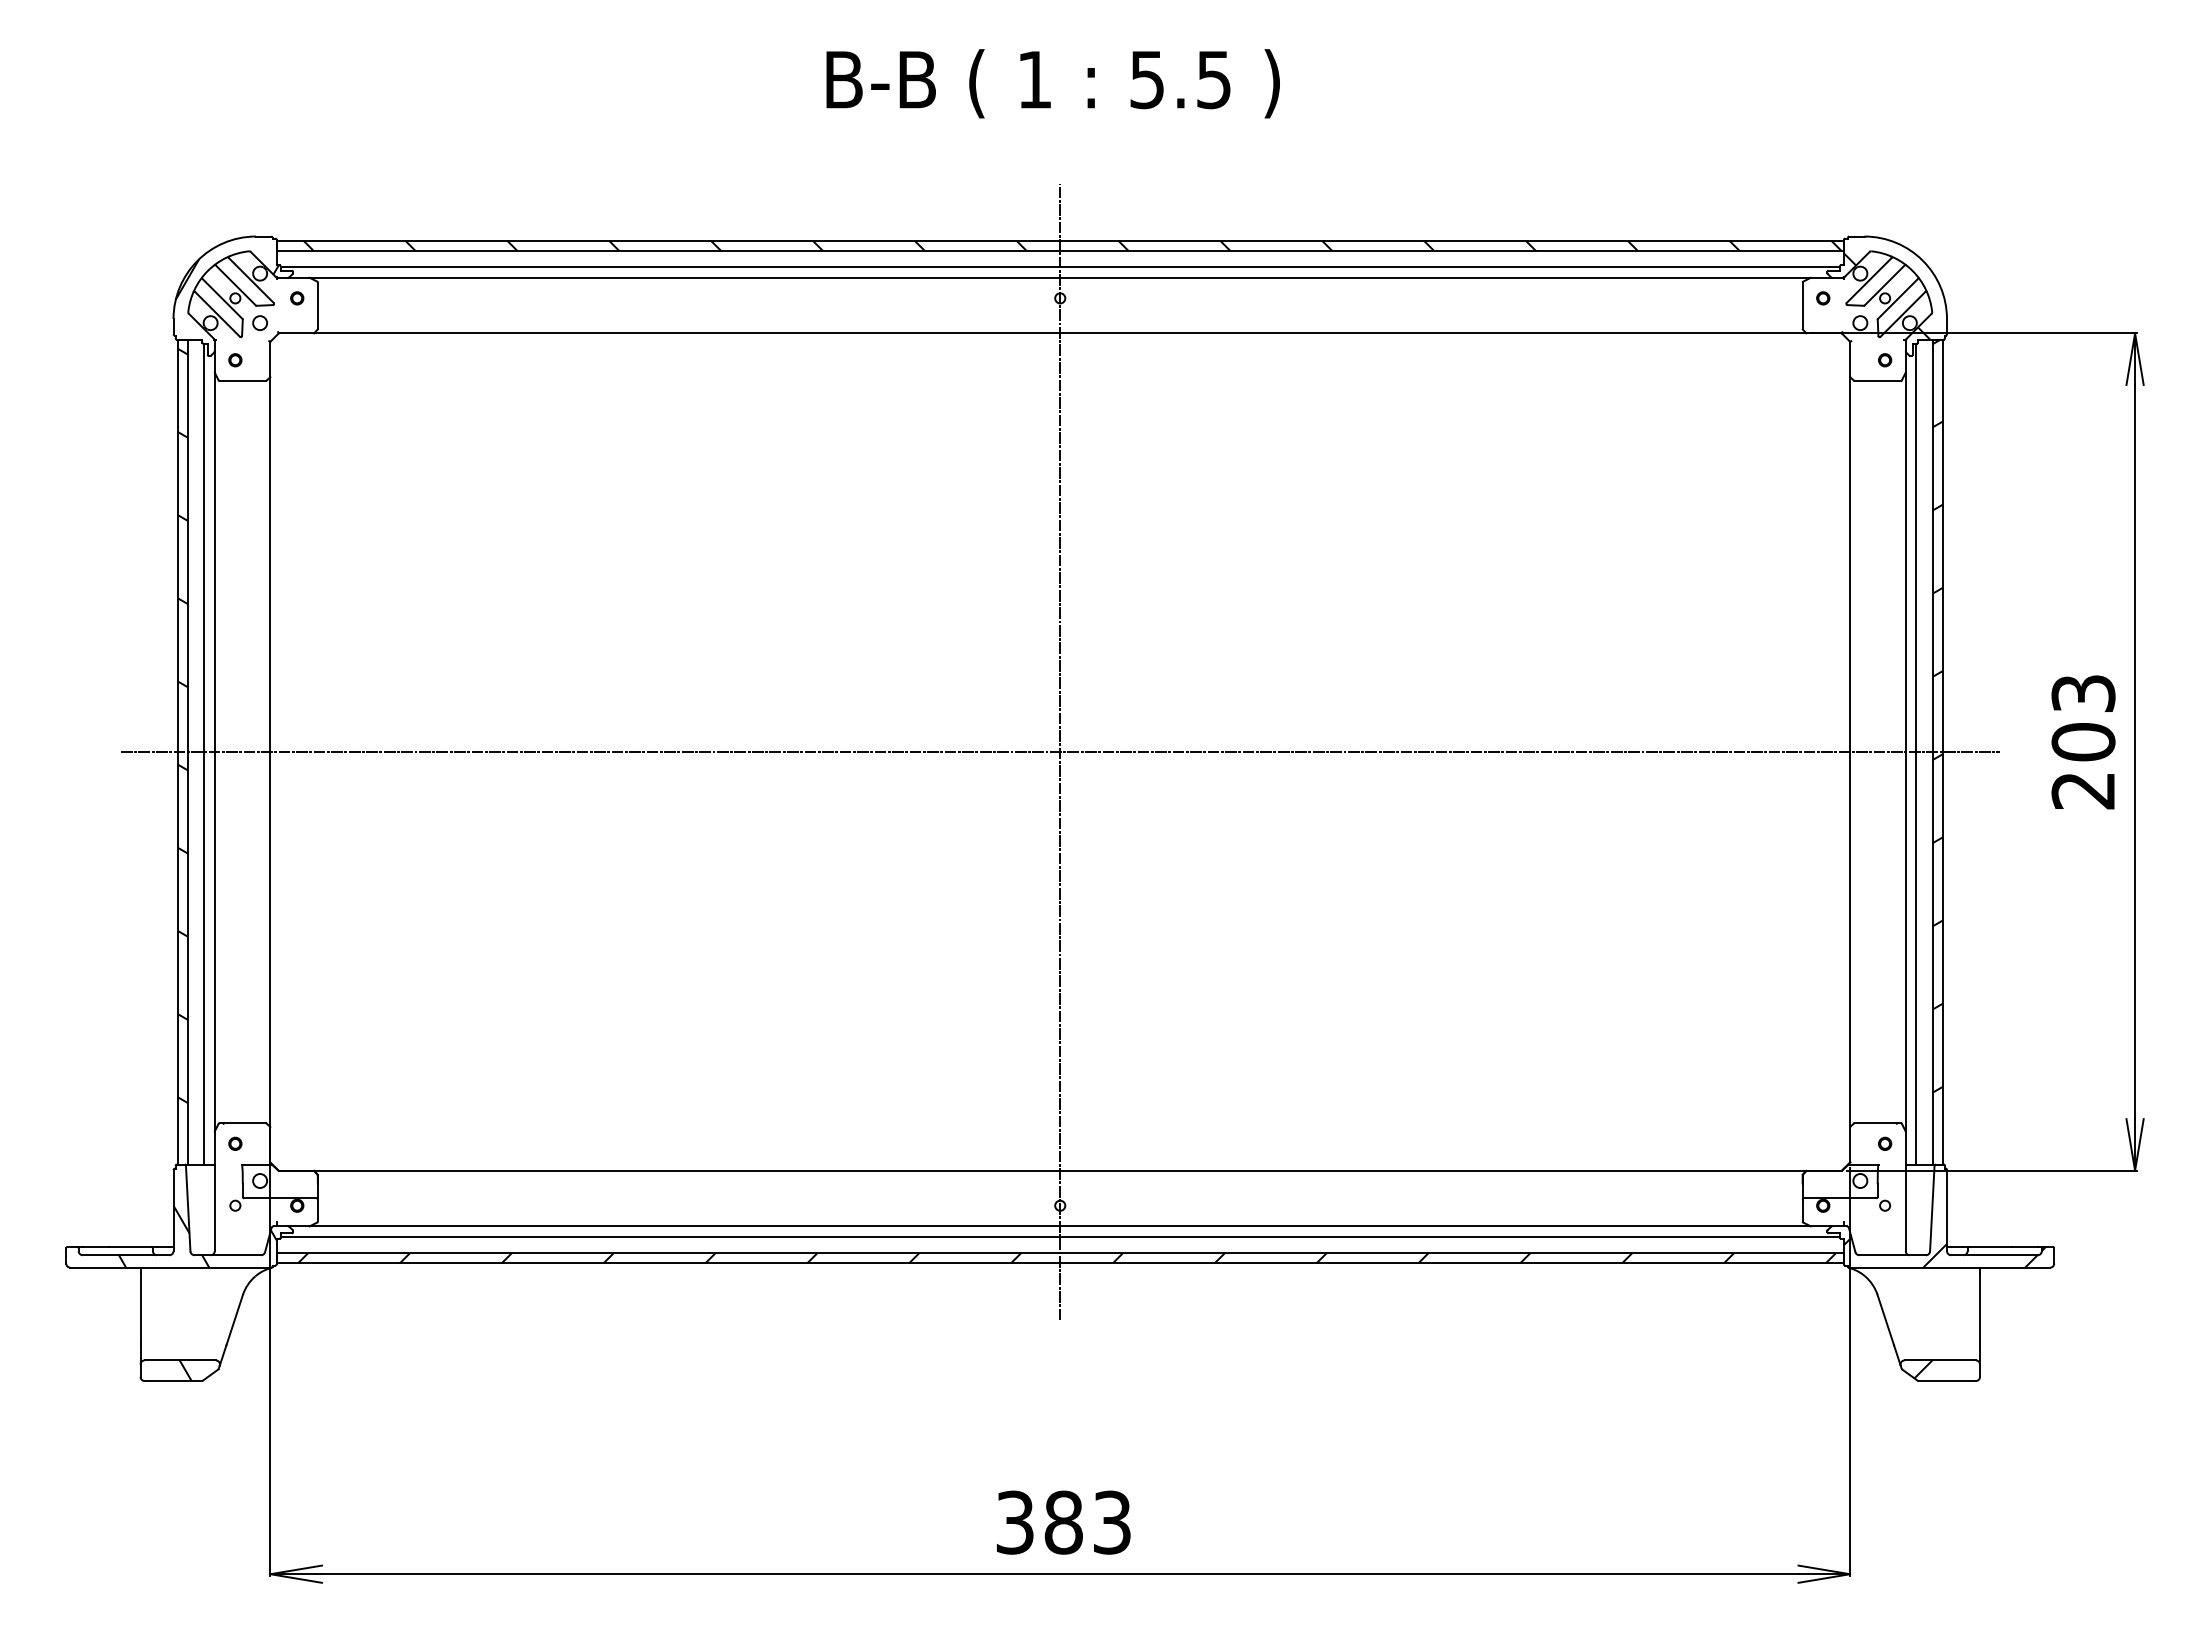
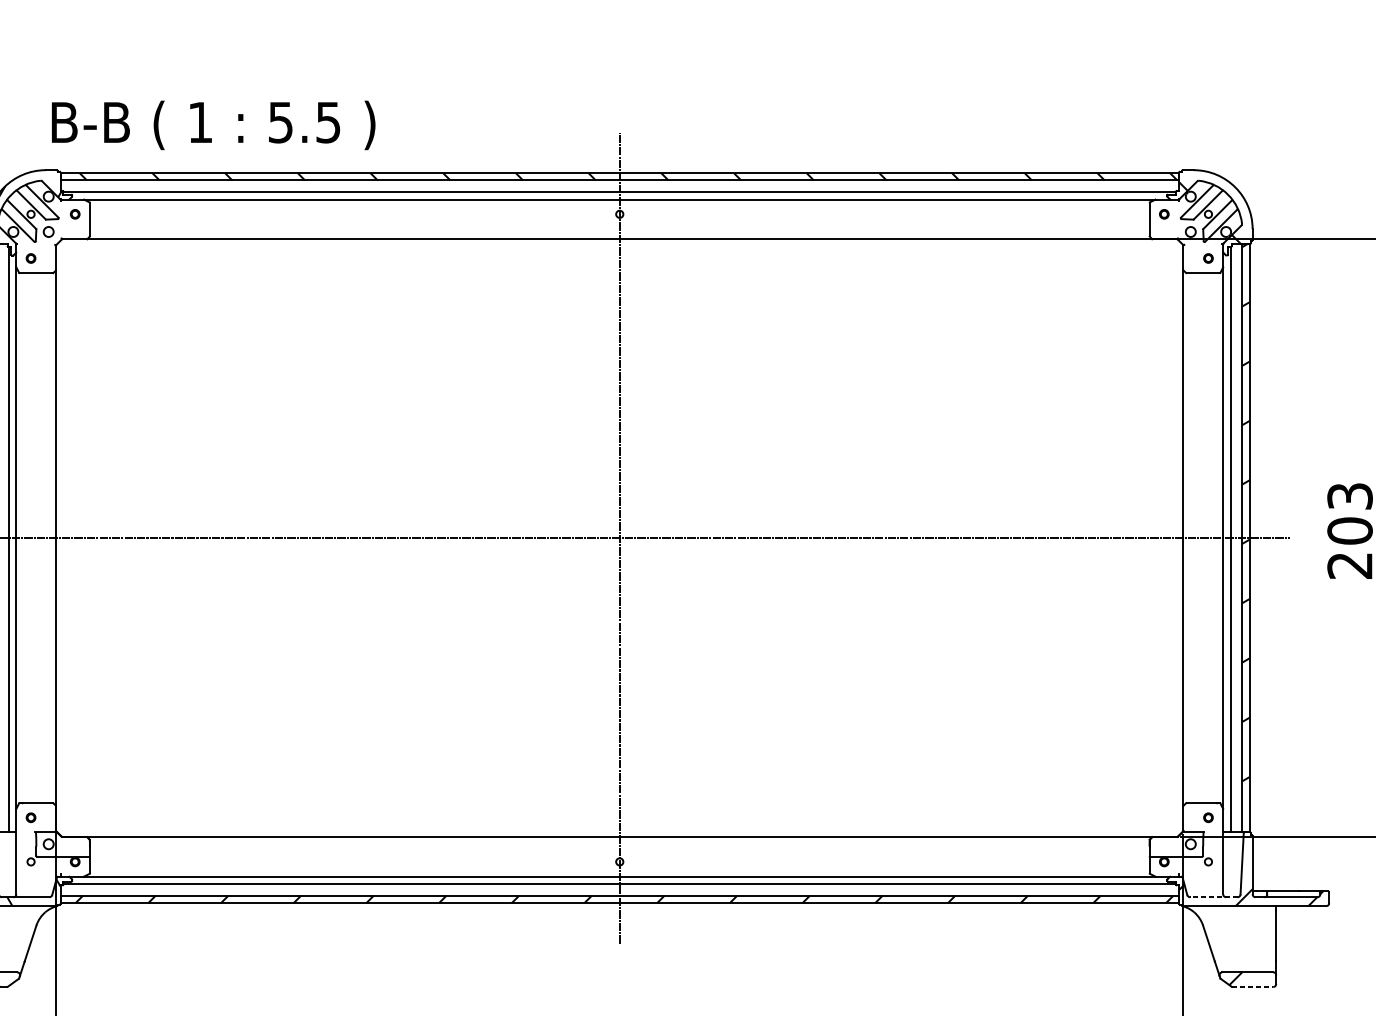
text: (1052, 83) -> (213, 125), moved
line: (1892, 1255) -> (1213, 897), solid -> dashed
line: (1947, 1381) -> (1253, 987), solid -> dashed

